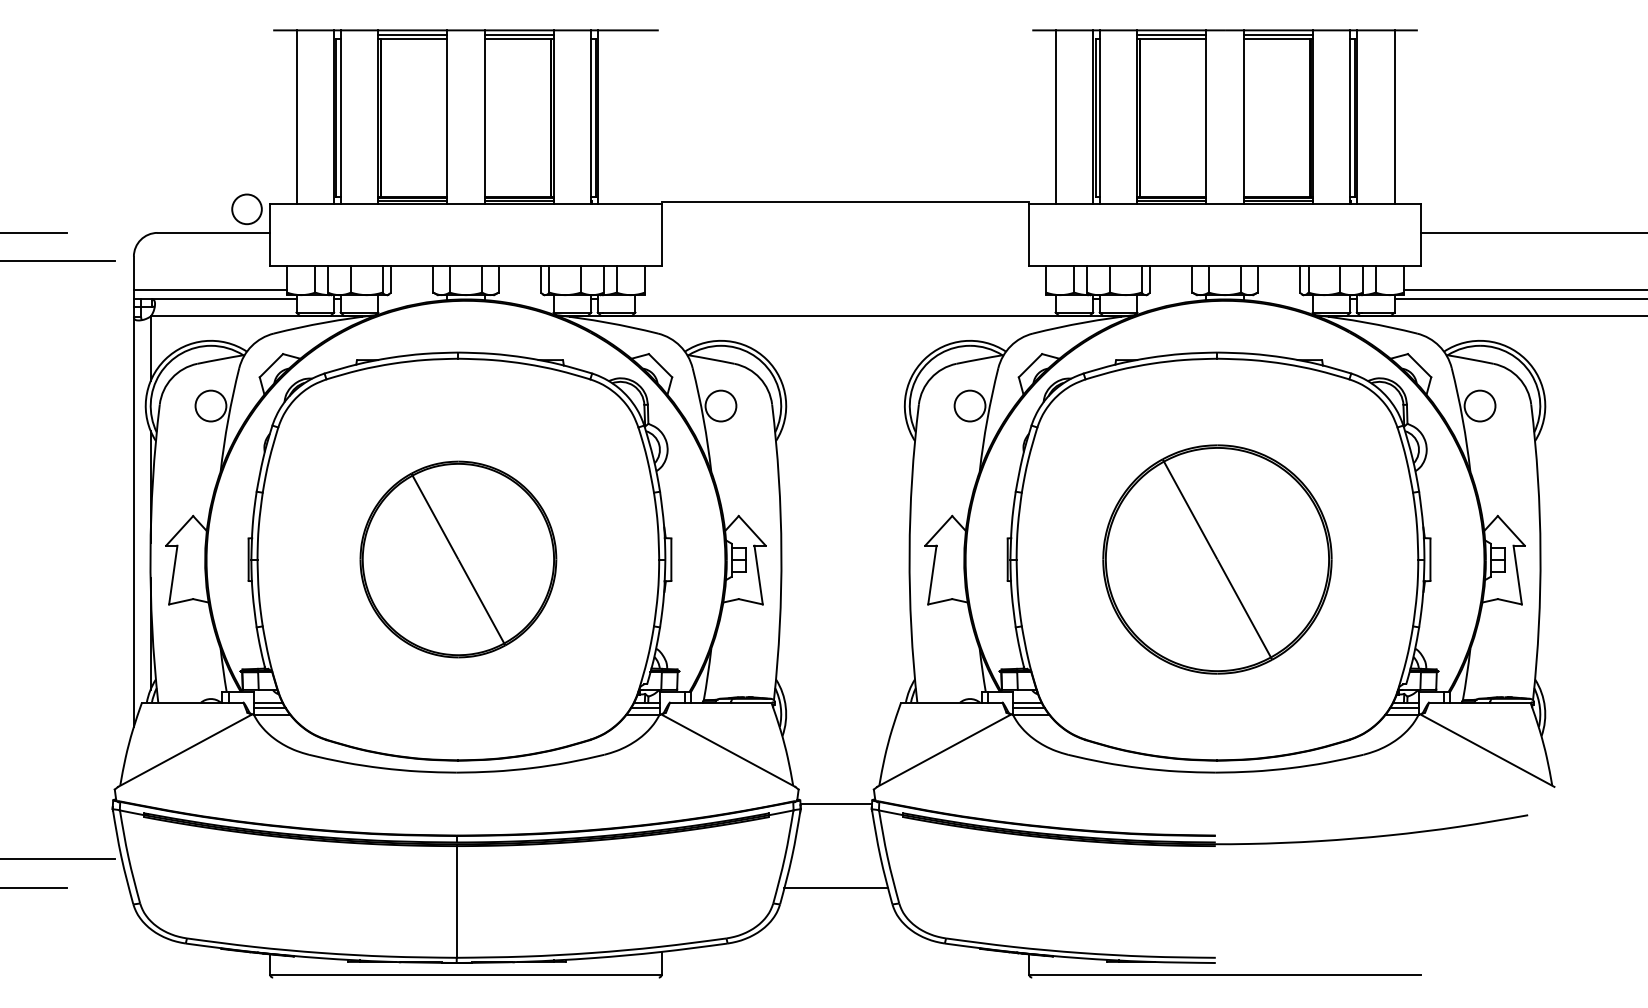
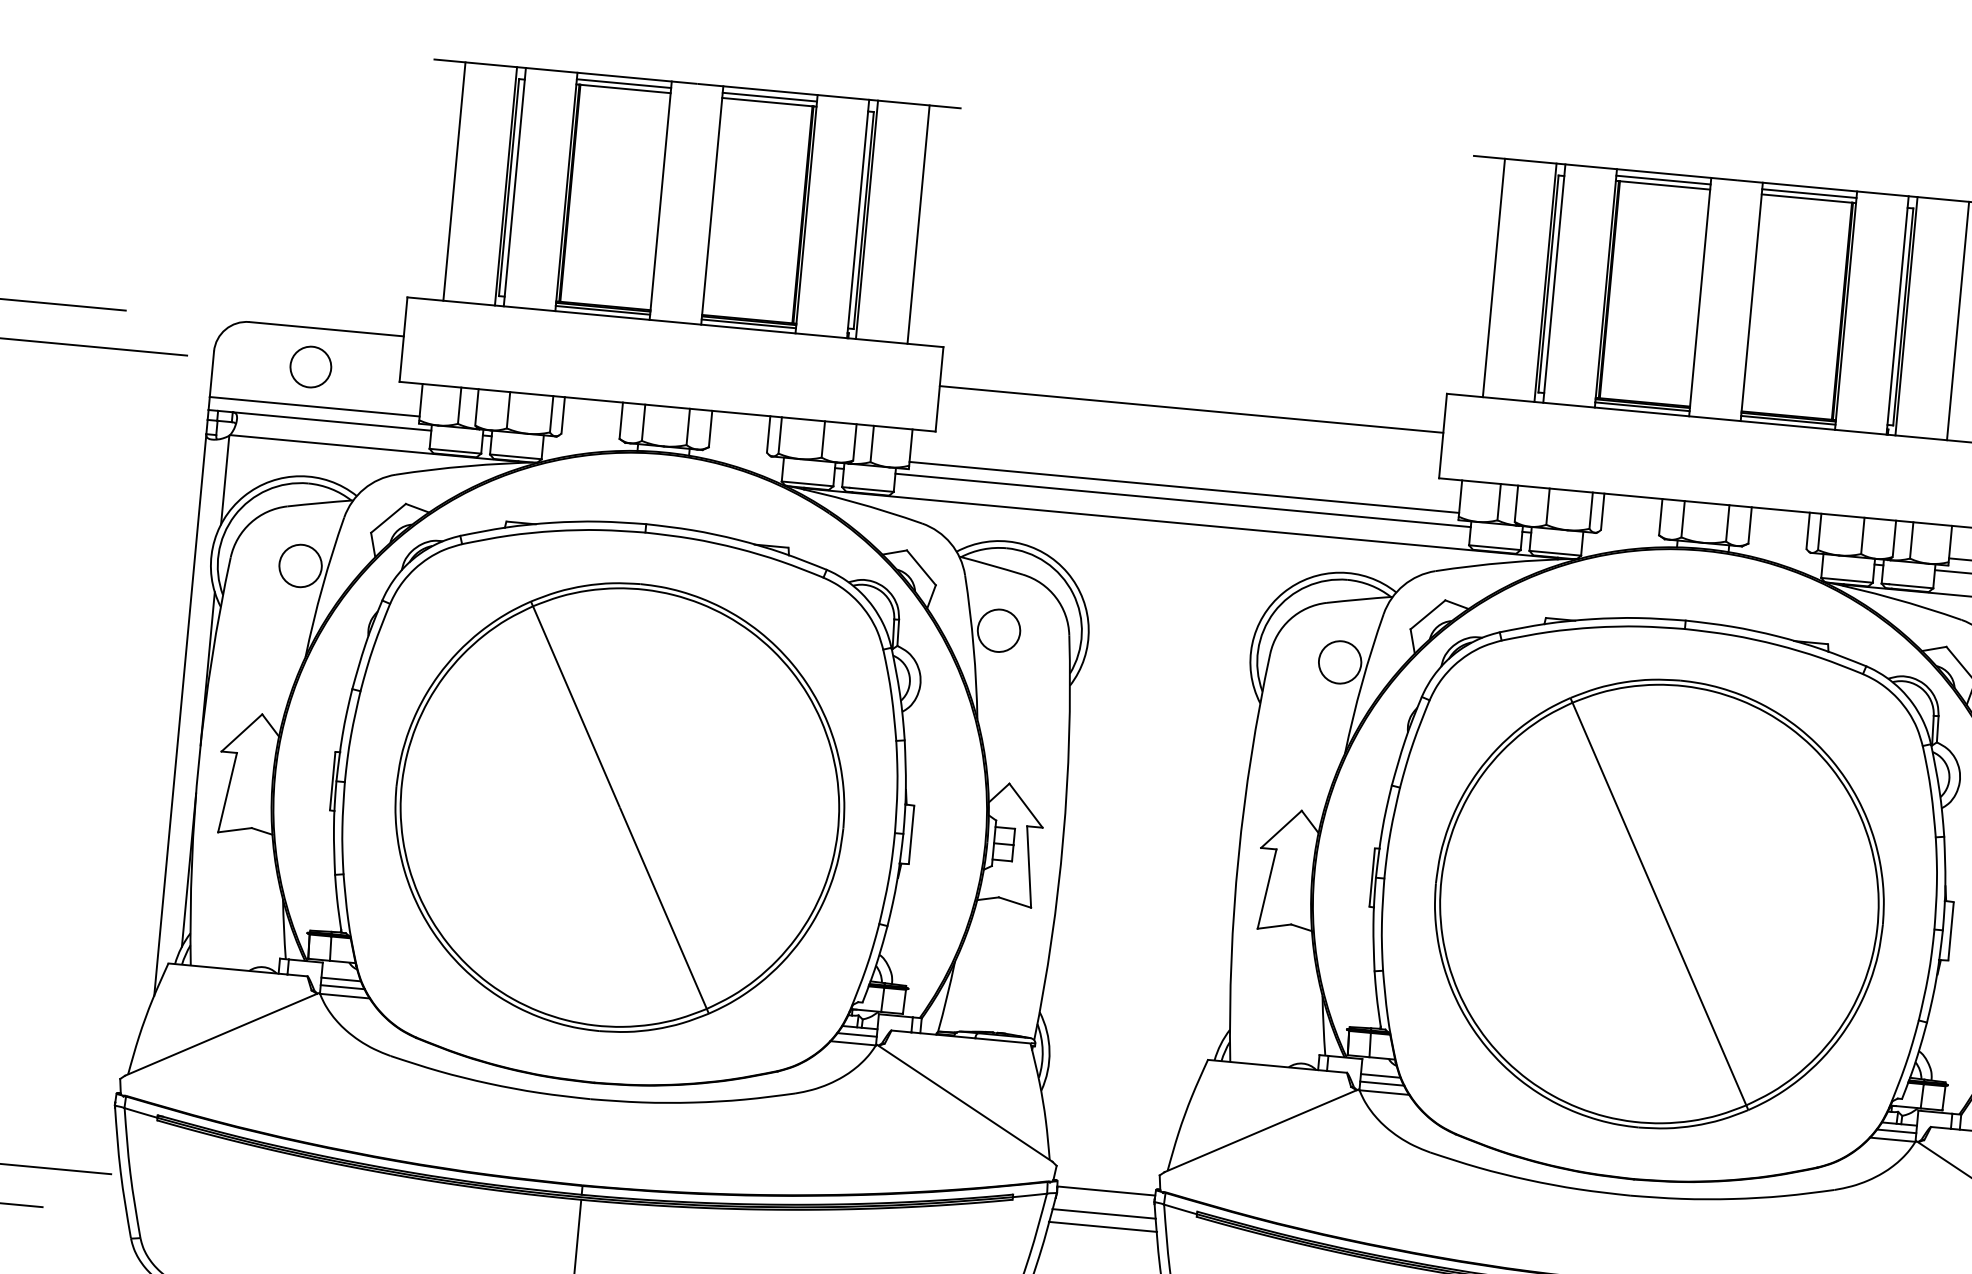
line: (635, 117) -> (918, 224), added
line: (845, 201) -> (1191, 408), moved
circle: (246, 209) -> (310, 367), moved
line: (845, 289) -> (1184, 486), added
line: (845, 299) -> (1183, 500), added
part: (458, 559) -> (620, 807), size x1.67
part: (1217, 559) -> (1659, 903), size x1.43
line: (836, 821) -> (1104, 1214), added
line: (835, 830) -> (1101, 1226), added

